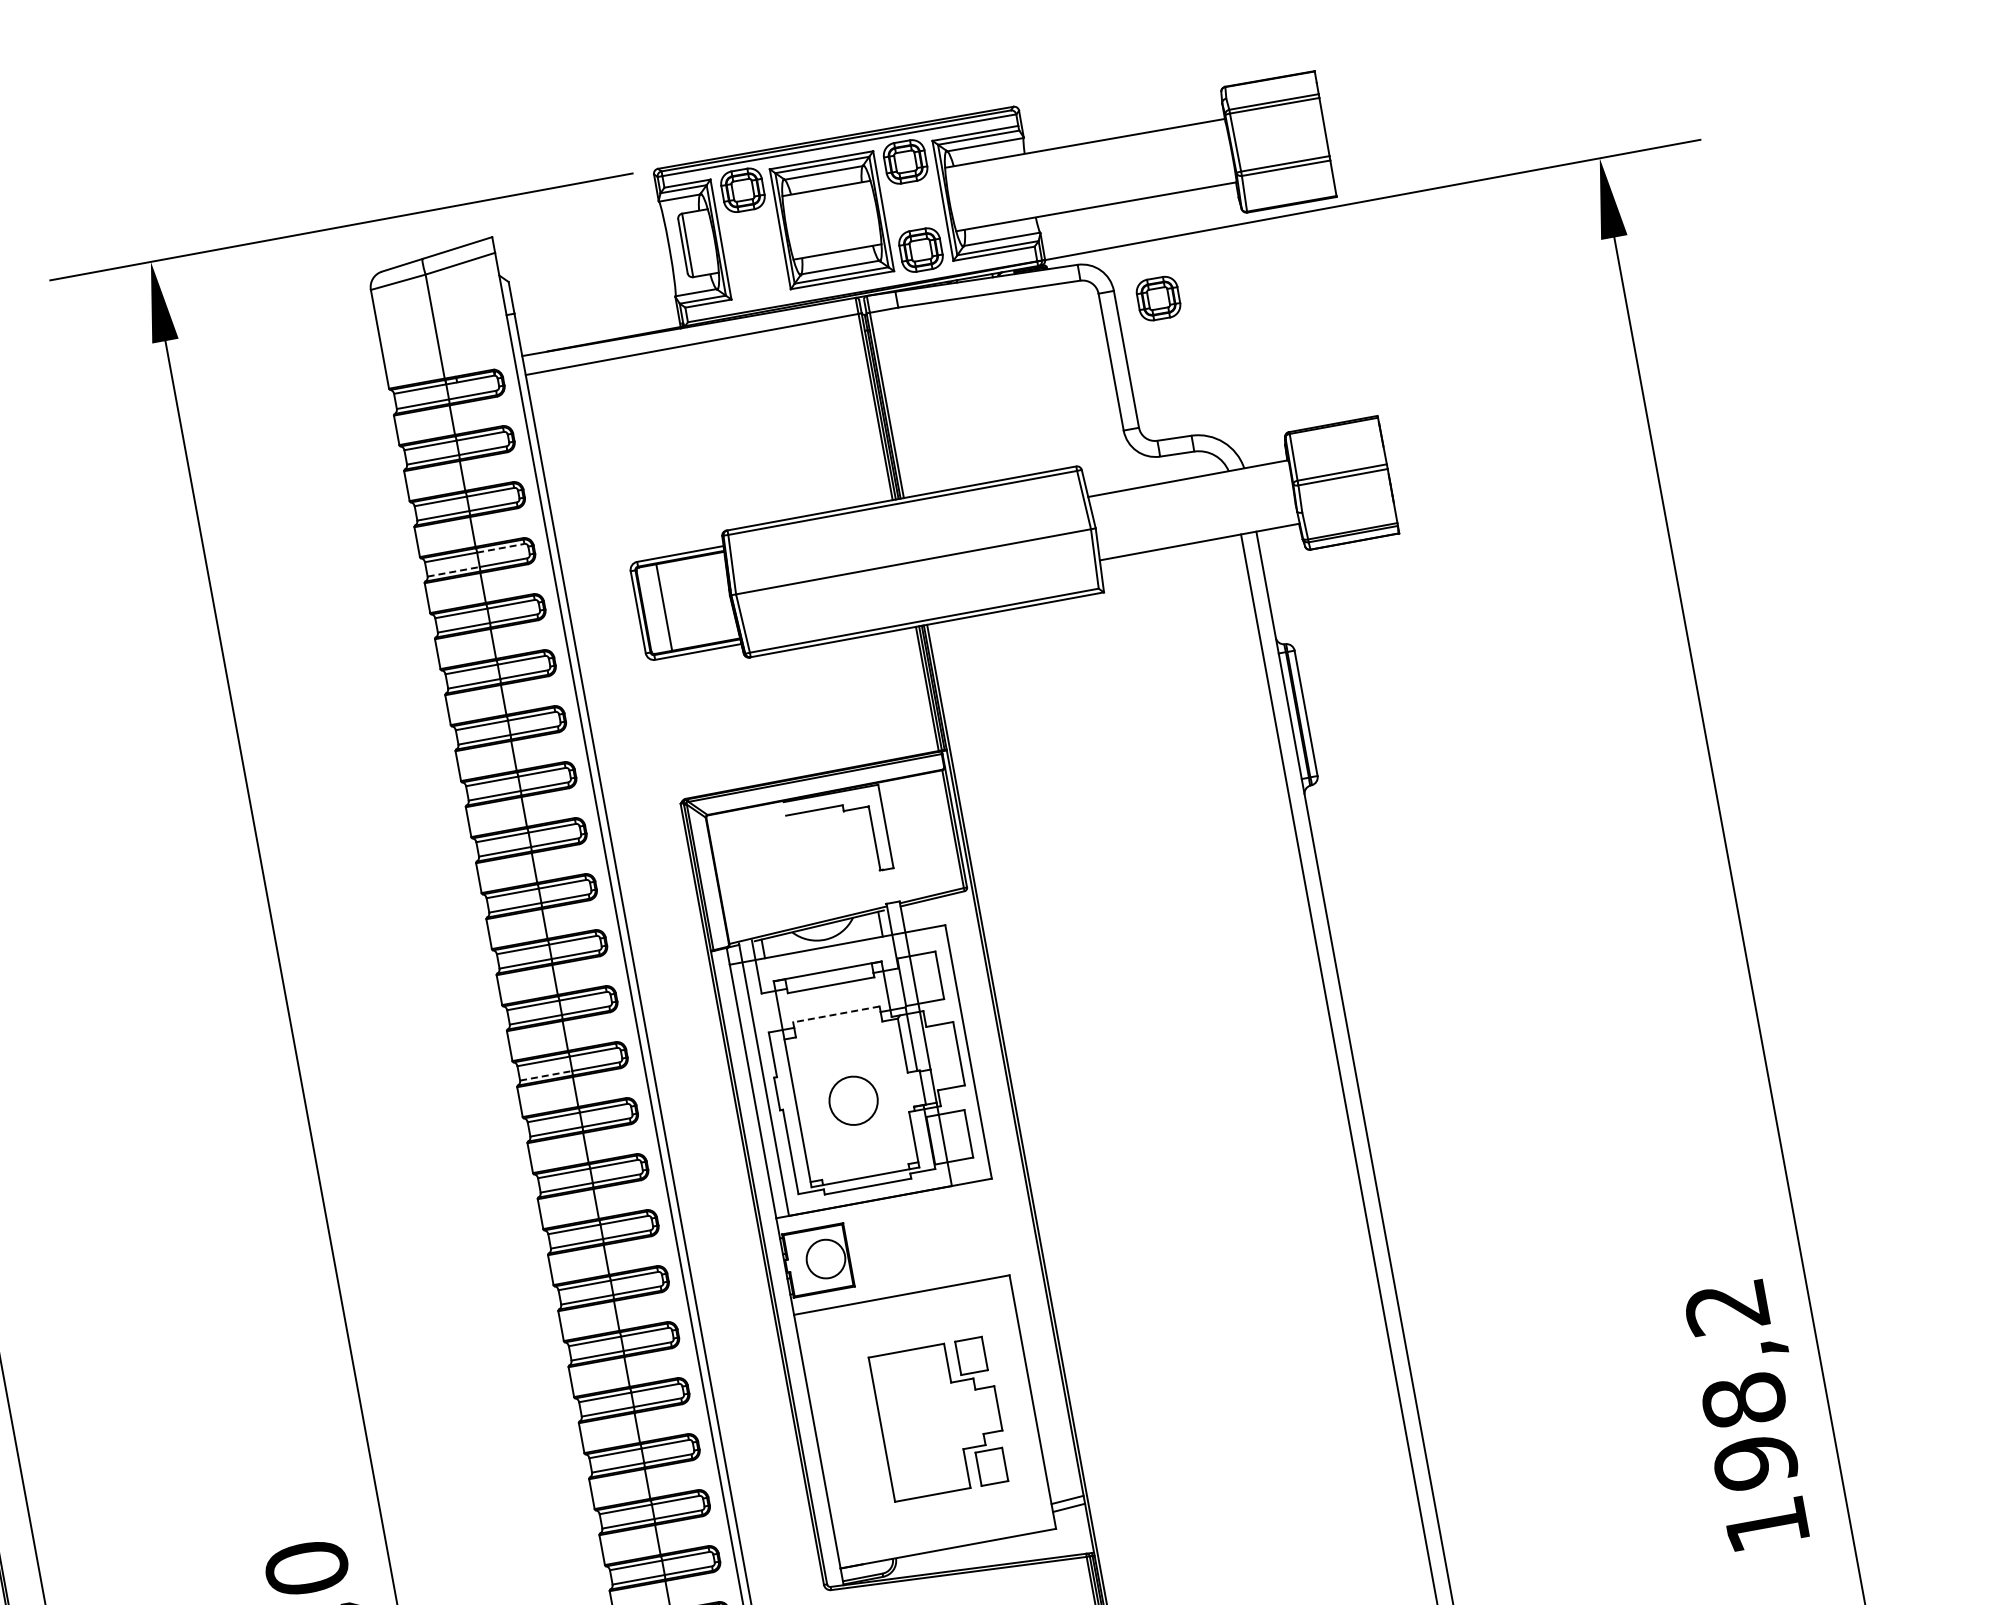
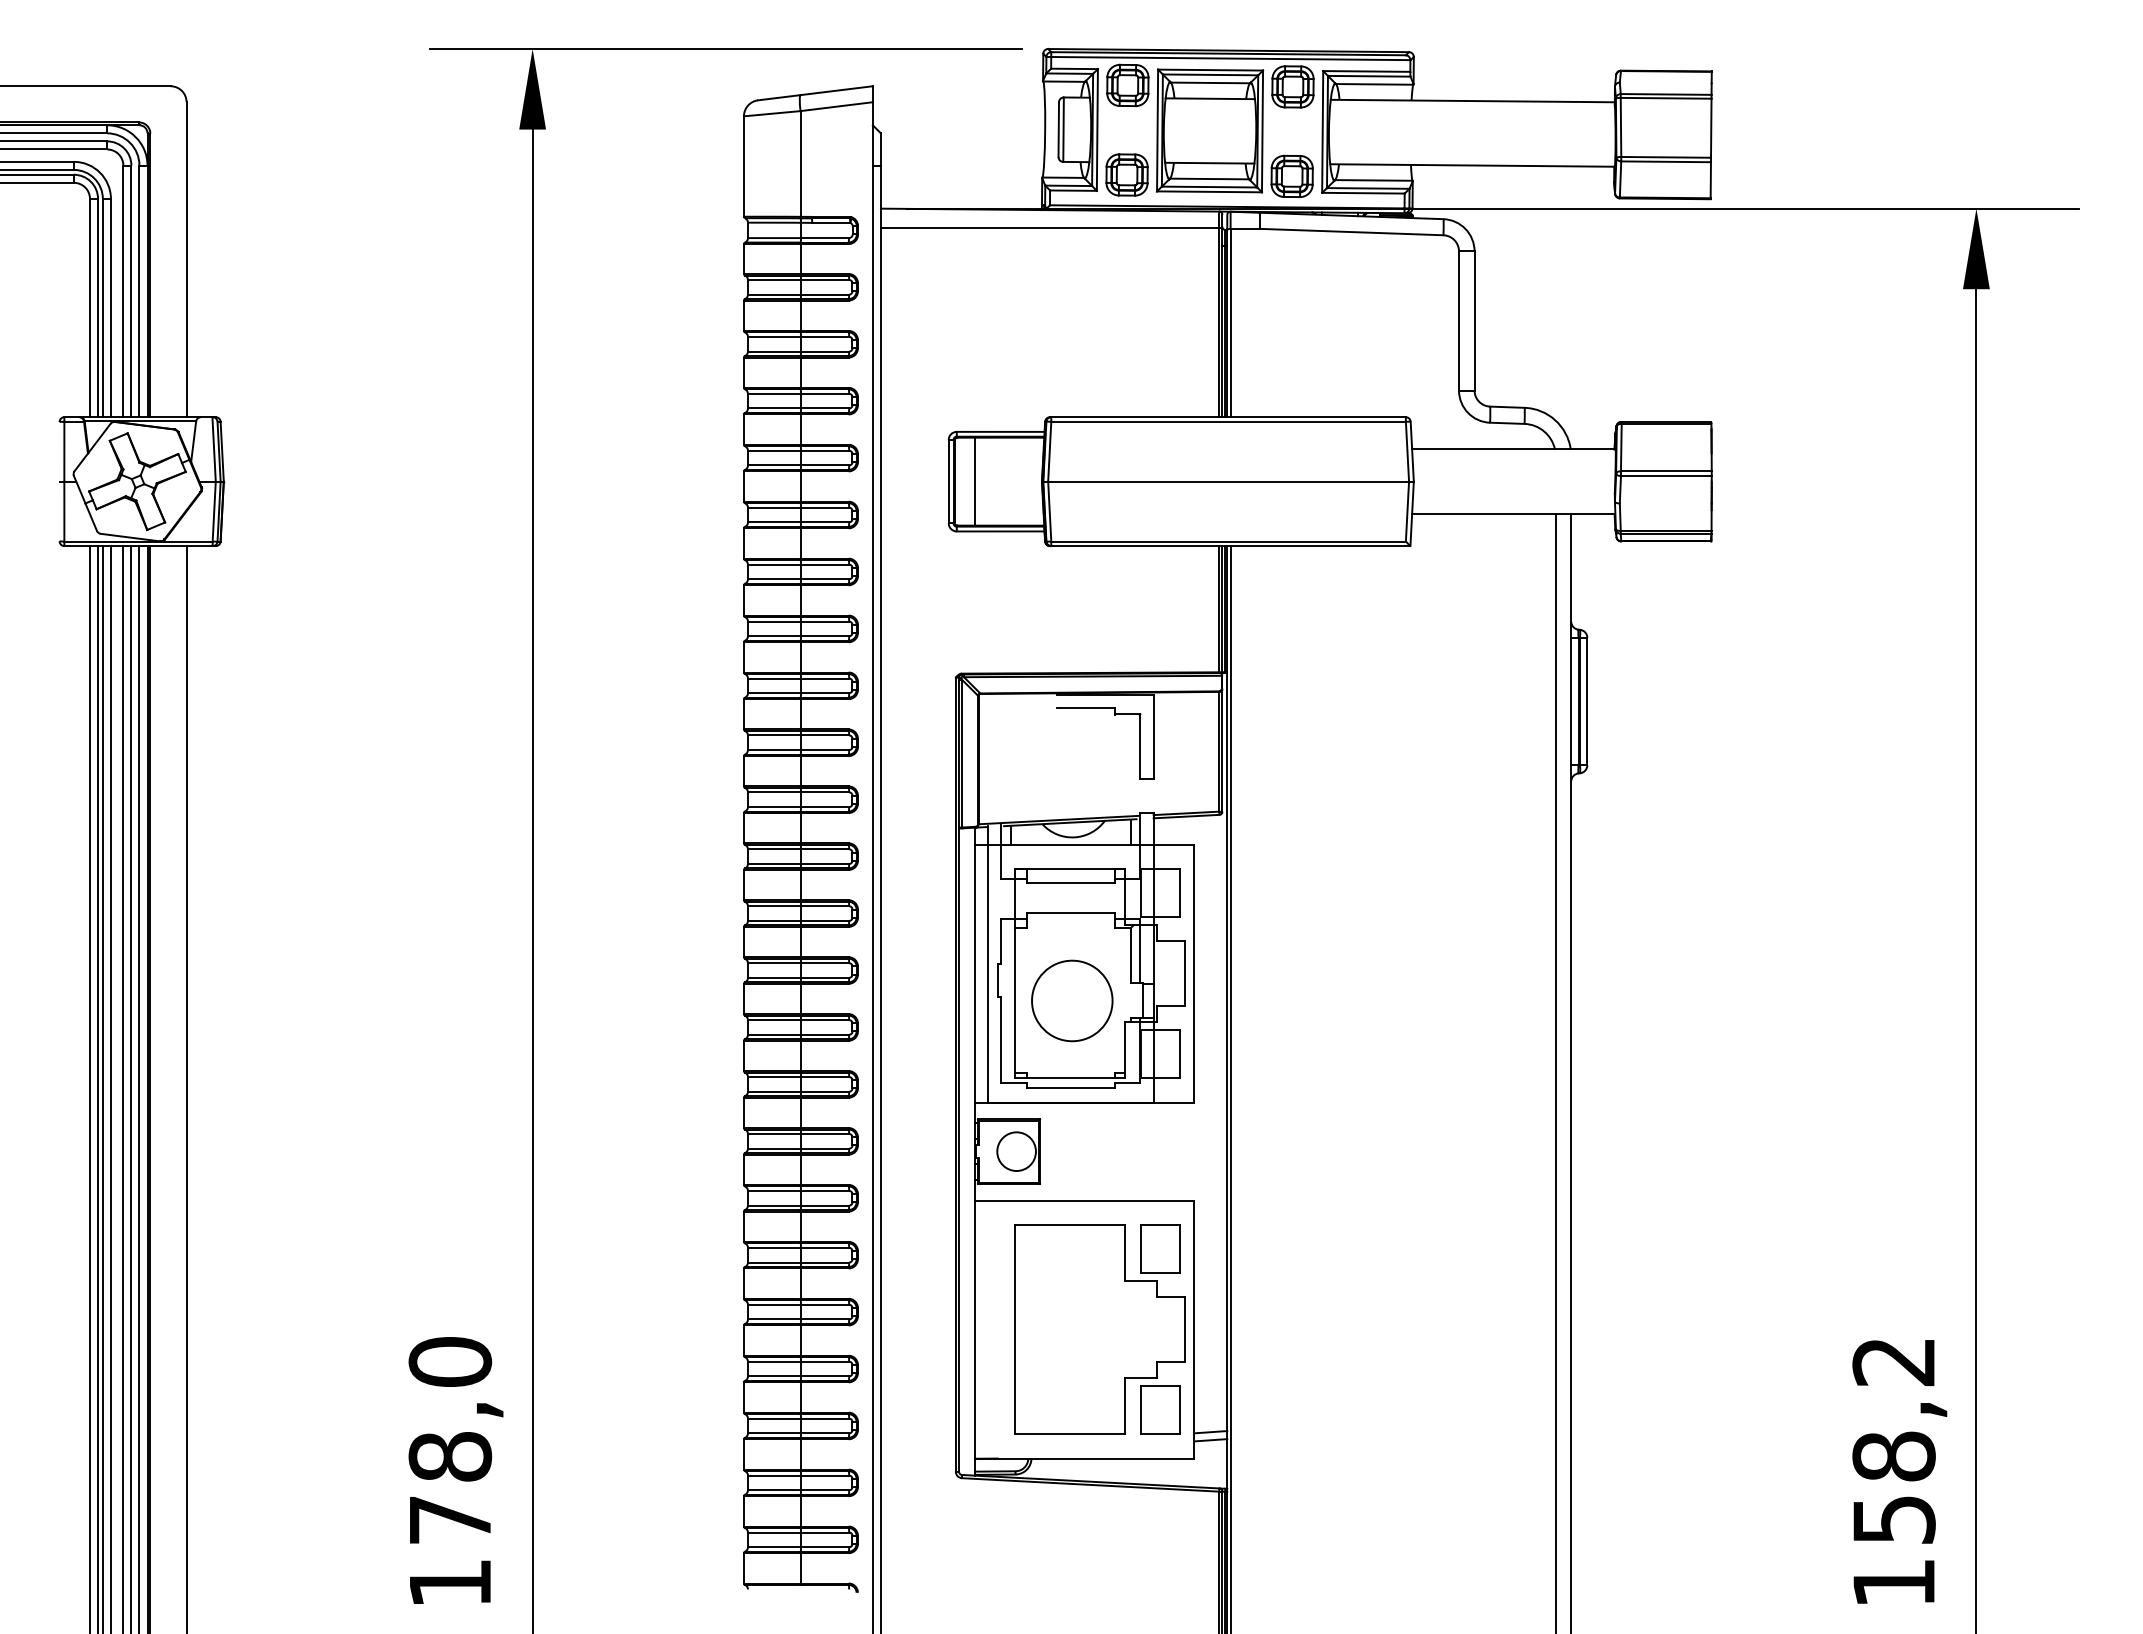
part: (1157, 298) -> (1126, 174), moved
line: (501, 547) -> (825, 393), dashed -> solid
line: (453, 571) -> (774, 408), dashed -> solid
line: (836, 1013) -> (1071, 912), dashed -> solid
line: (546, 1075) -> (774, 920), dashed -> solid
circle: (853, 1100) -> (1072, 1000), size x1.67
part: (939, 1419) -> (1099, 1329), size x1.43
text: (1755, 1463) -> (1893, 1520), 198,2 -> 158,2

